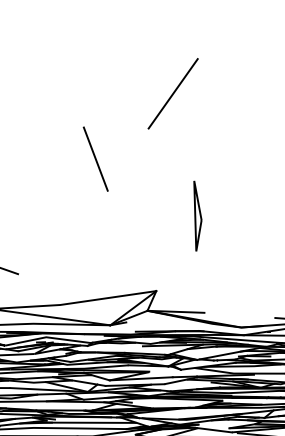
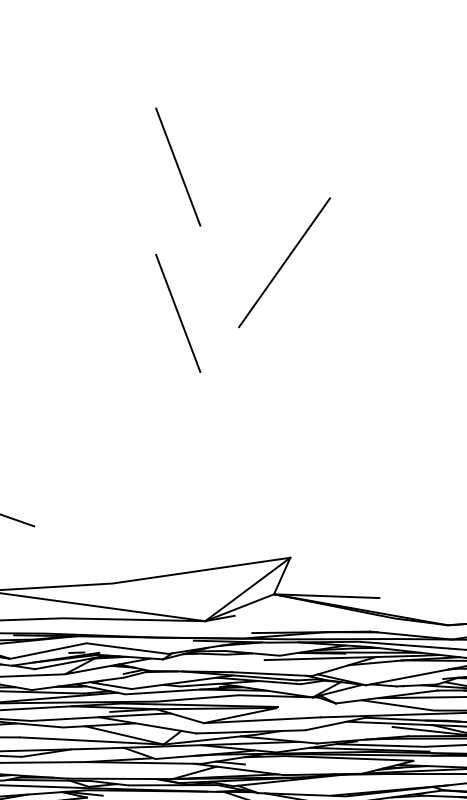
line: (95, 79) -> (177, 165), added
line: (172, 93) -> (283, 262), moved
part: (197, 215) -> (366, 417), removed

